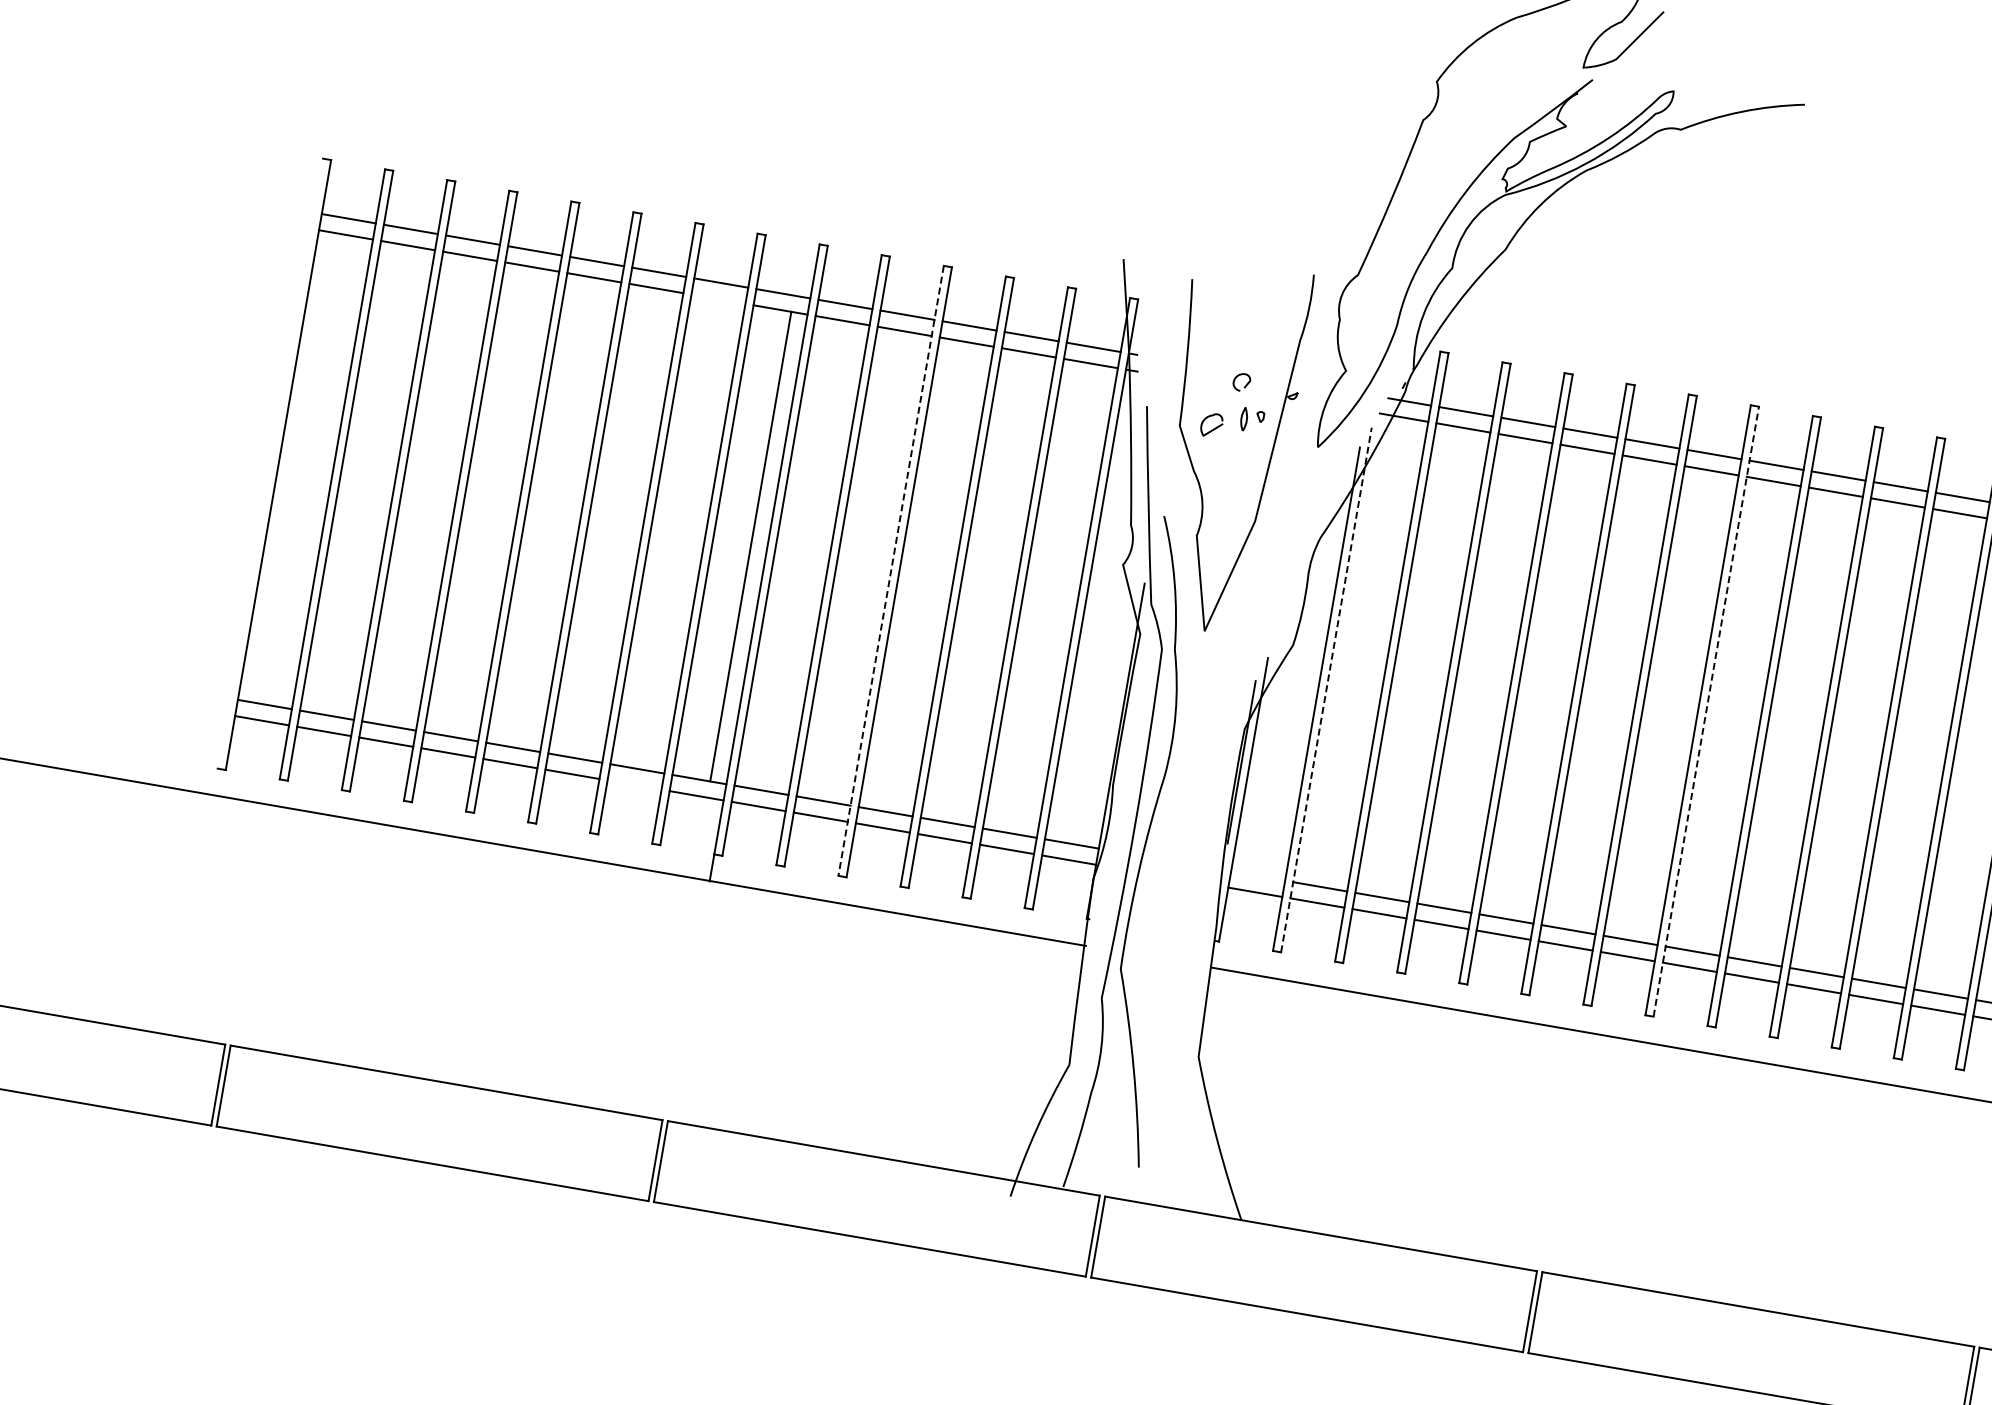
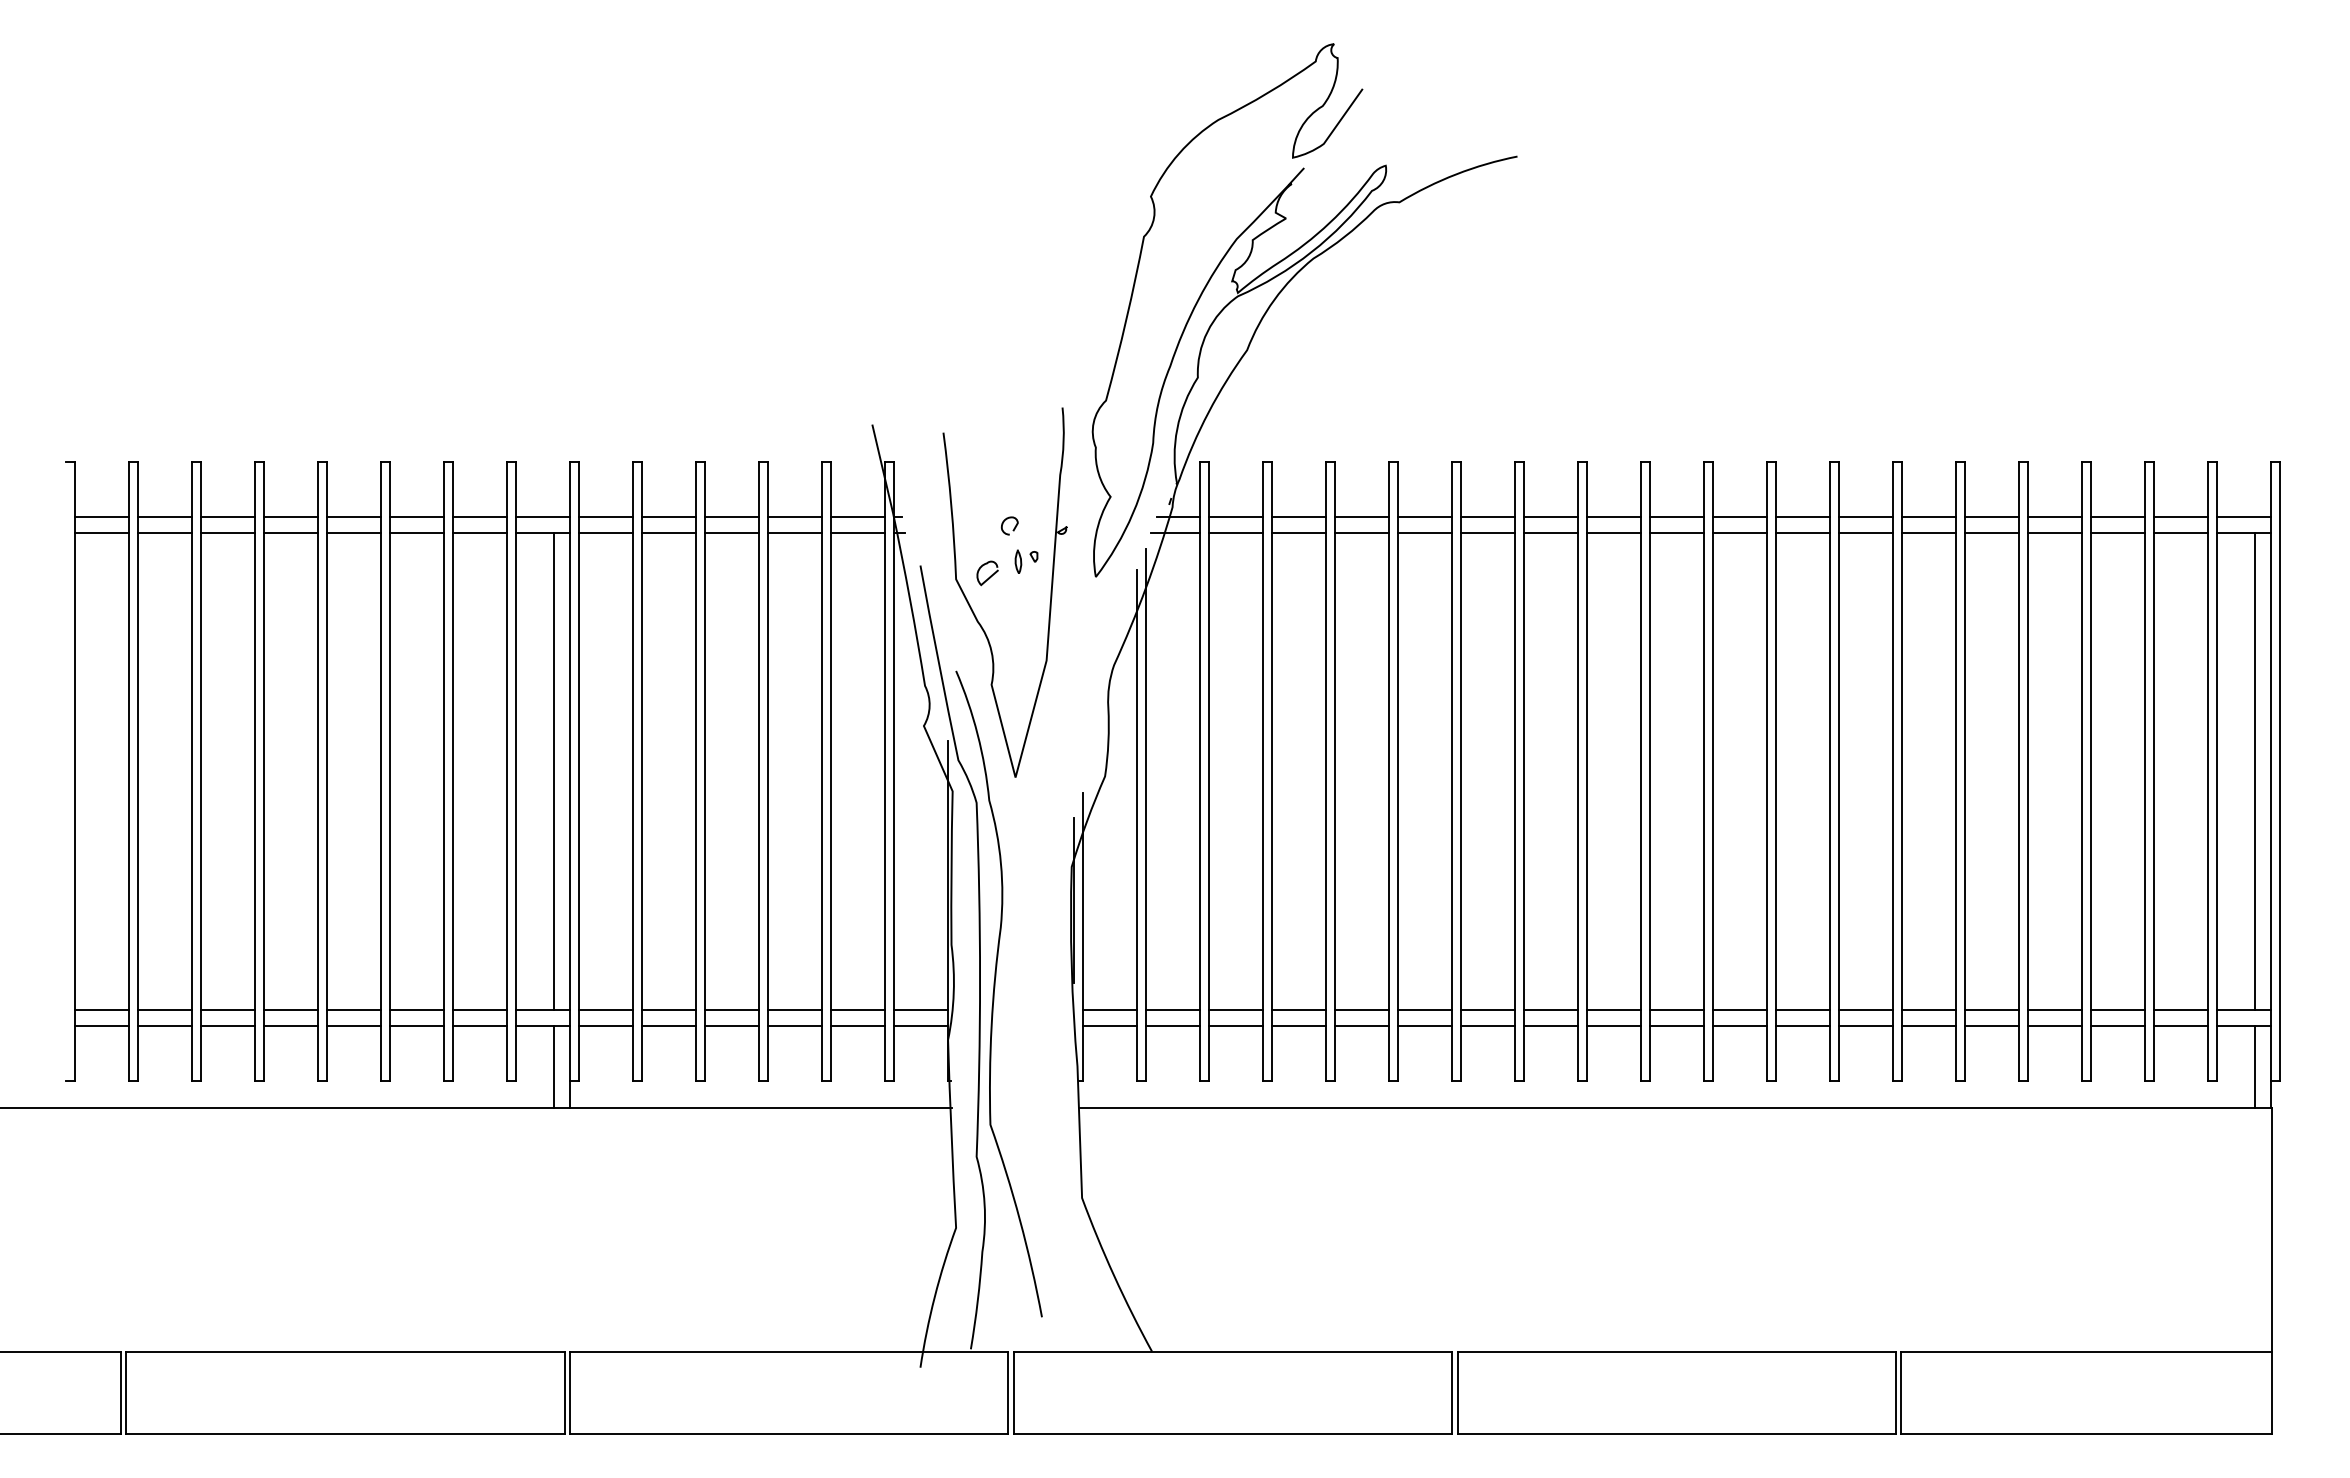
line: (717, 299) -> (479, 533), added
line: (891, 570) -> (696, 771), dashed -> solid
line: (1326, 689) -> (1145, 814), dashed -> solid
line: (1706, 711) -> (1523, 771), dashed -> solid
line: (634, 785) -> (479, 1026), added
line: (699, 838) -> (553, 1067), added
line: (1257, 875) -> (1109, 1009), added

